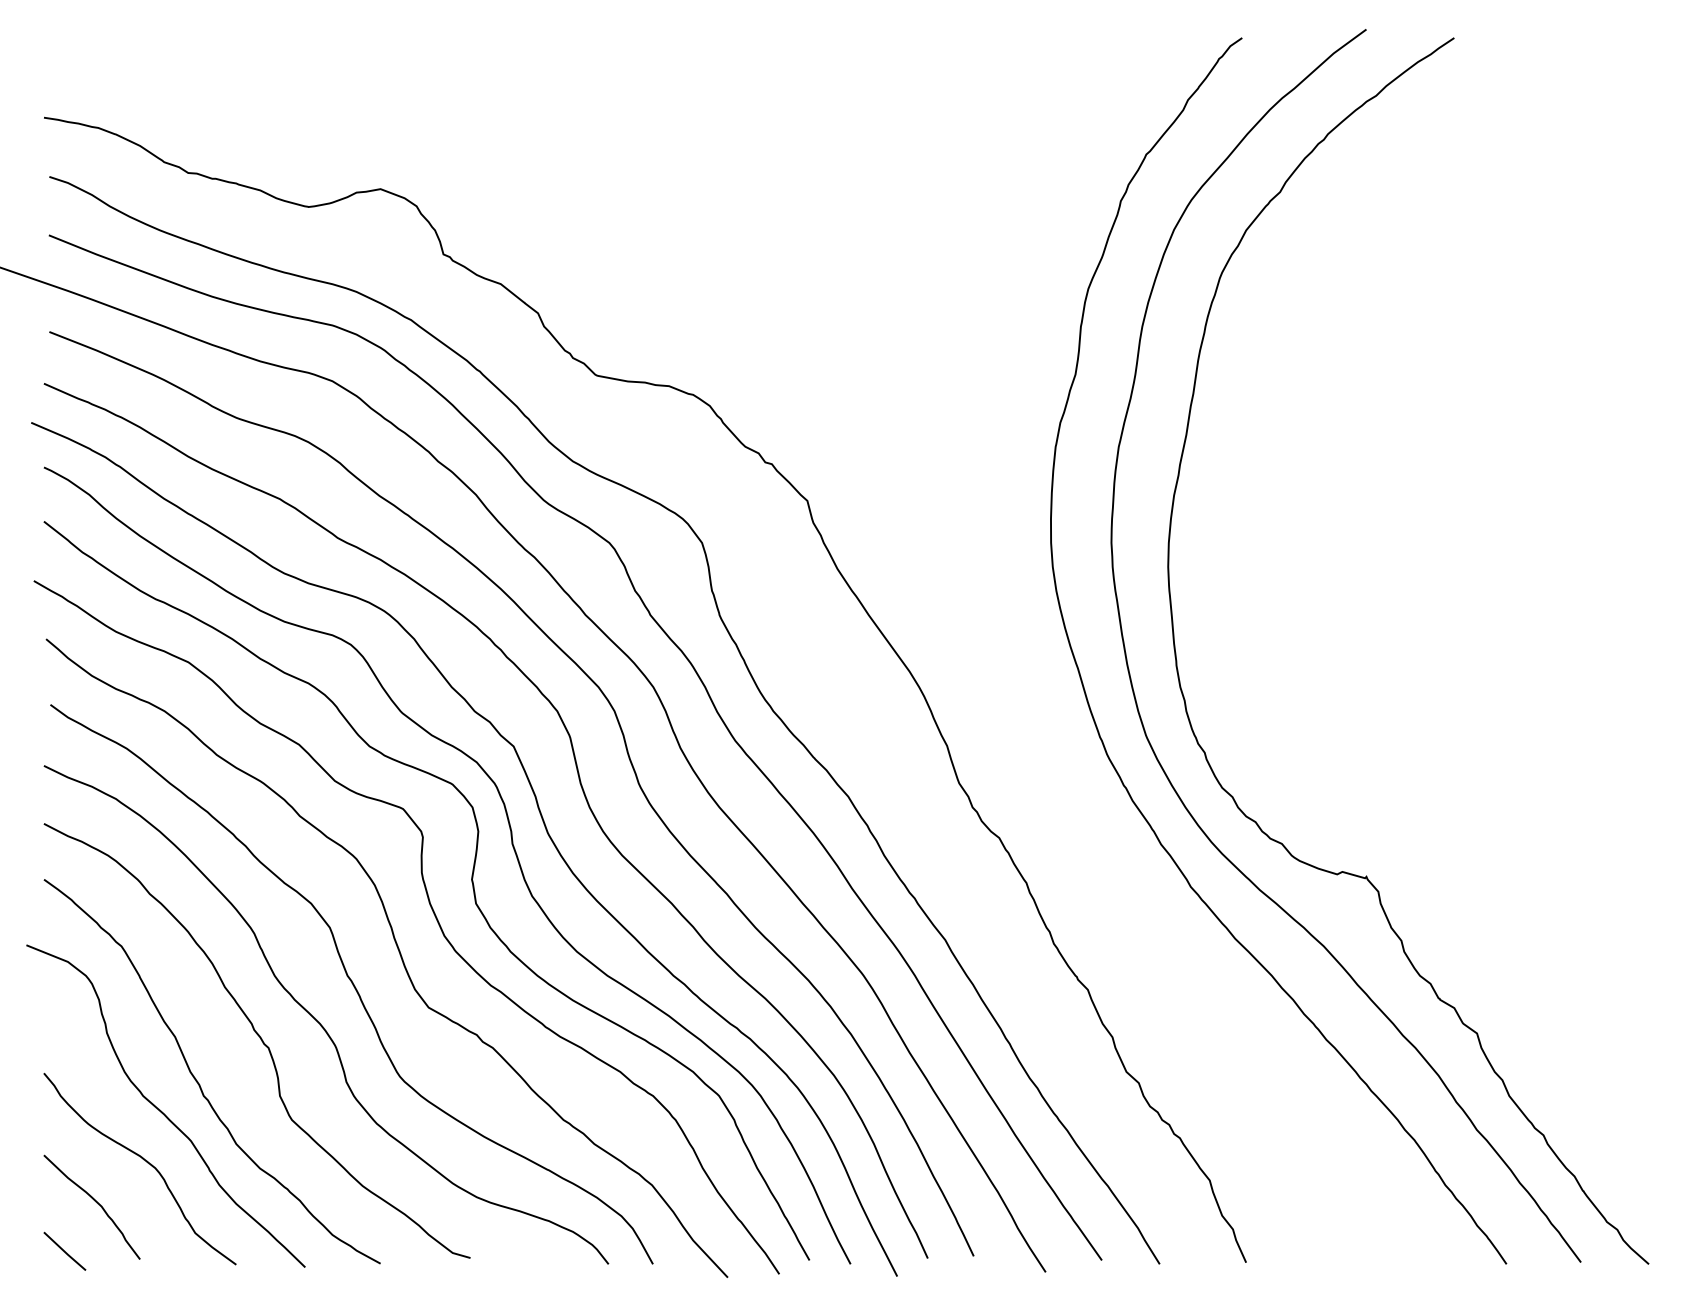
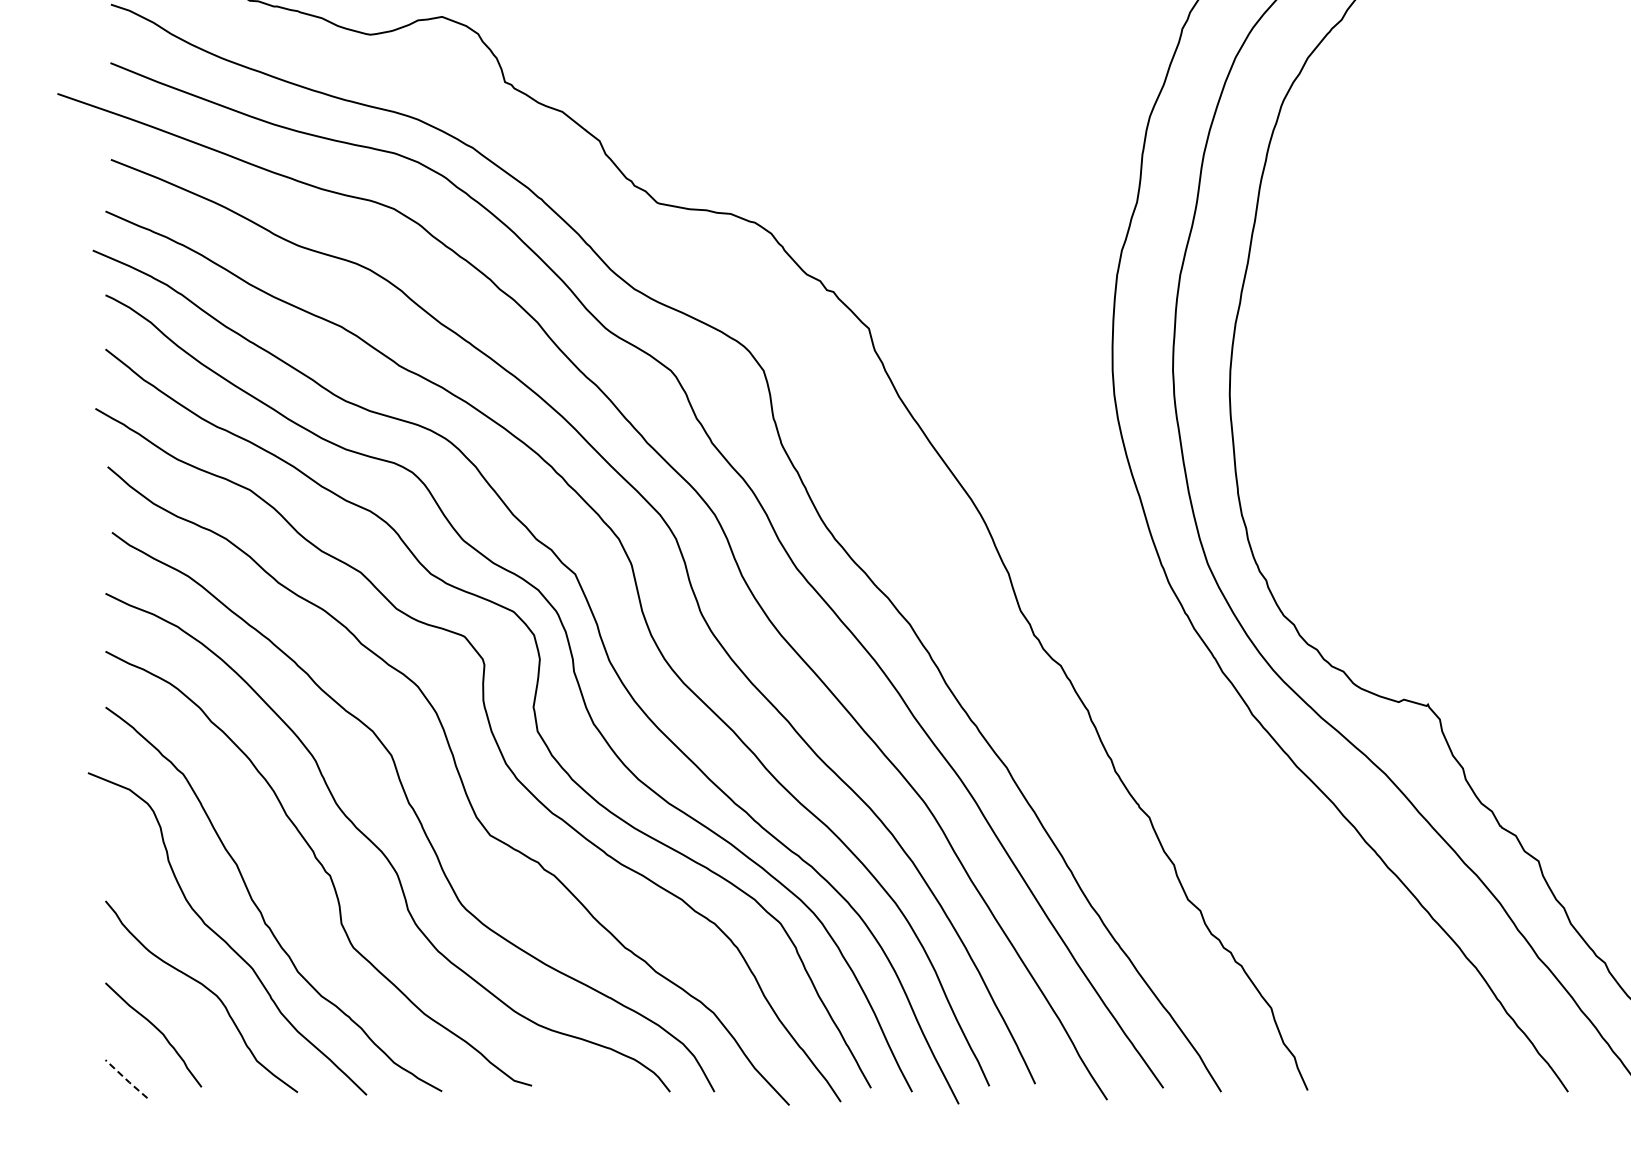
line: (65, 1252) -> (127, 1080), solid -> dashed

